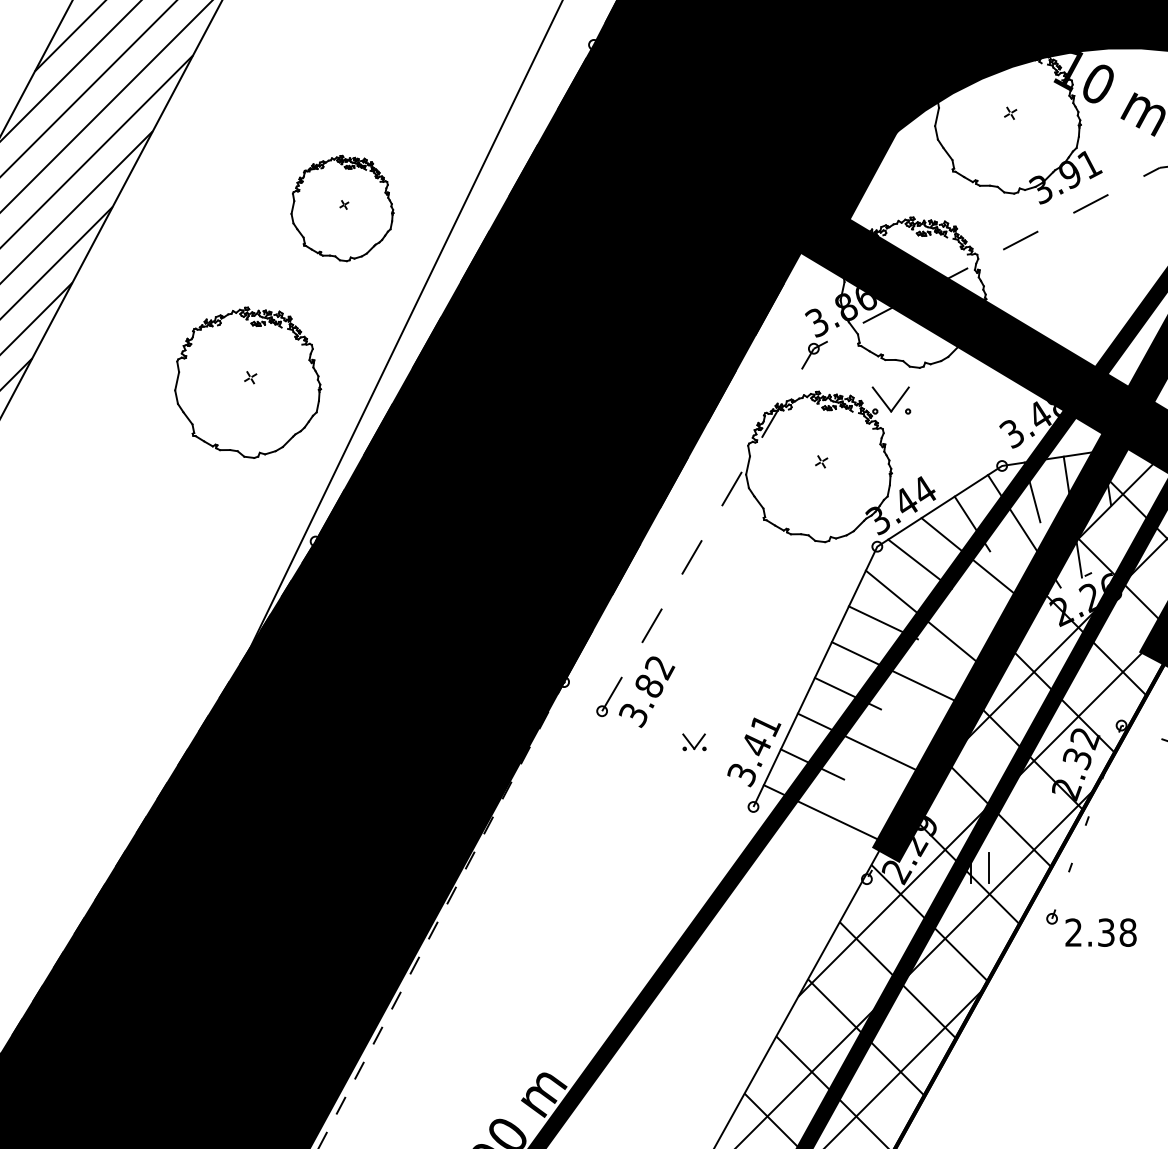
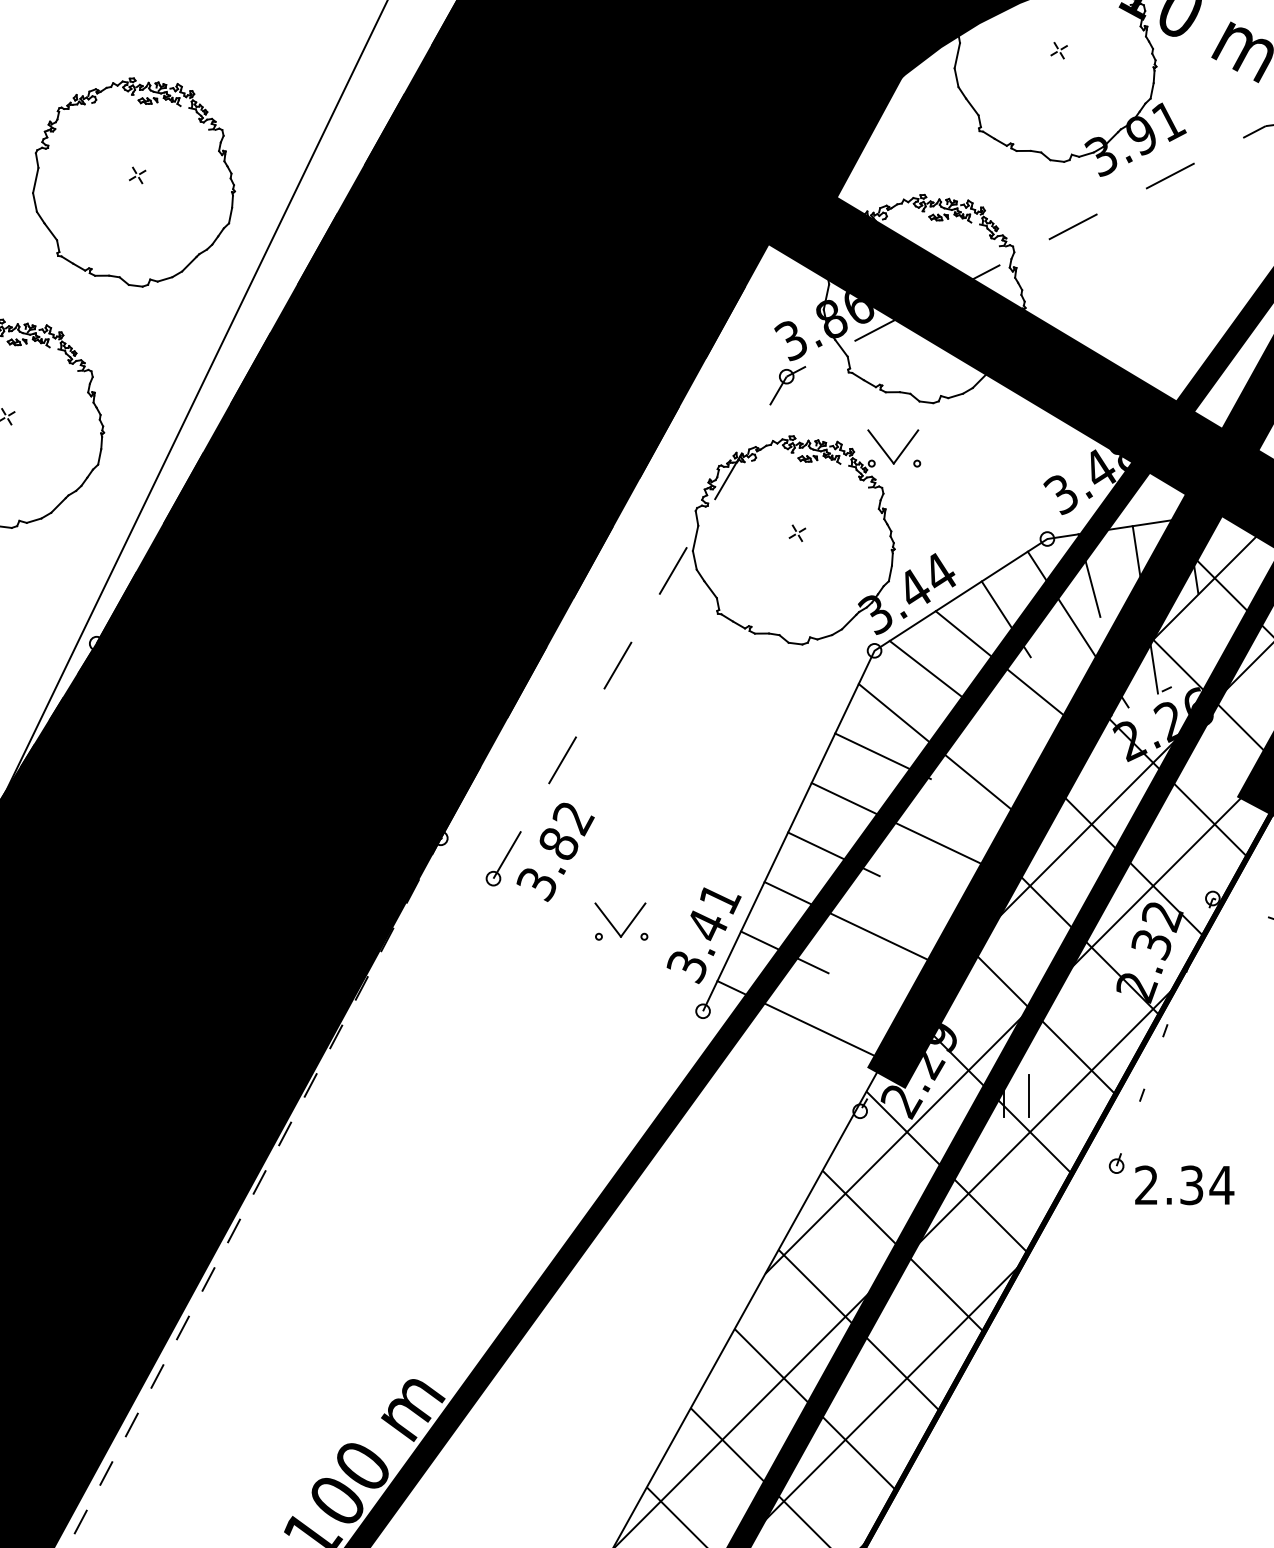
part: (342, 208) -> (133, 182), size x1.43
part: (694, 742) -> (621, 921), size x1.67
text: (1128, 932) -> (1222, 1185), 2.38 -> 2.34

